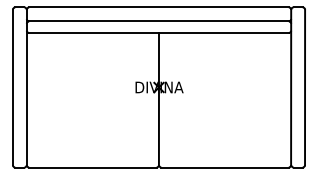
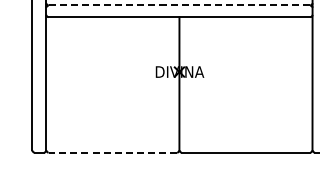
line: (159, 21) -> (179, 5), solid -> dashed
line: (92, 167) -> (112, 152), solid -> dashed

